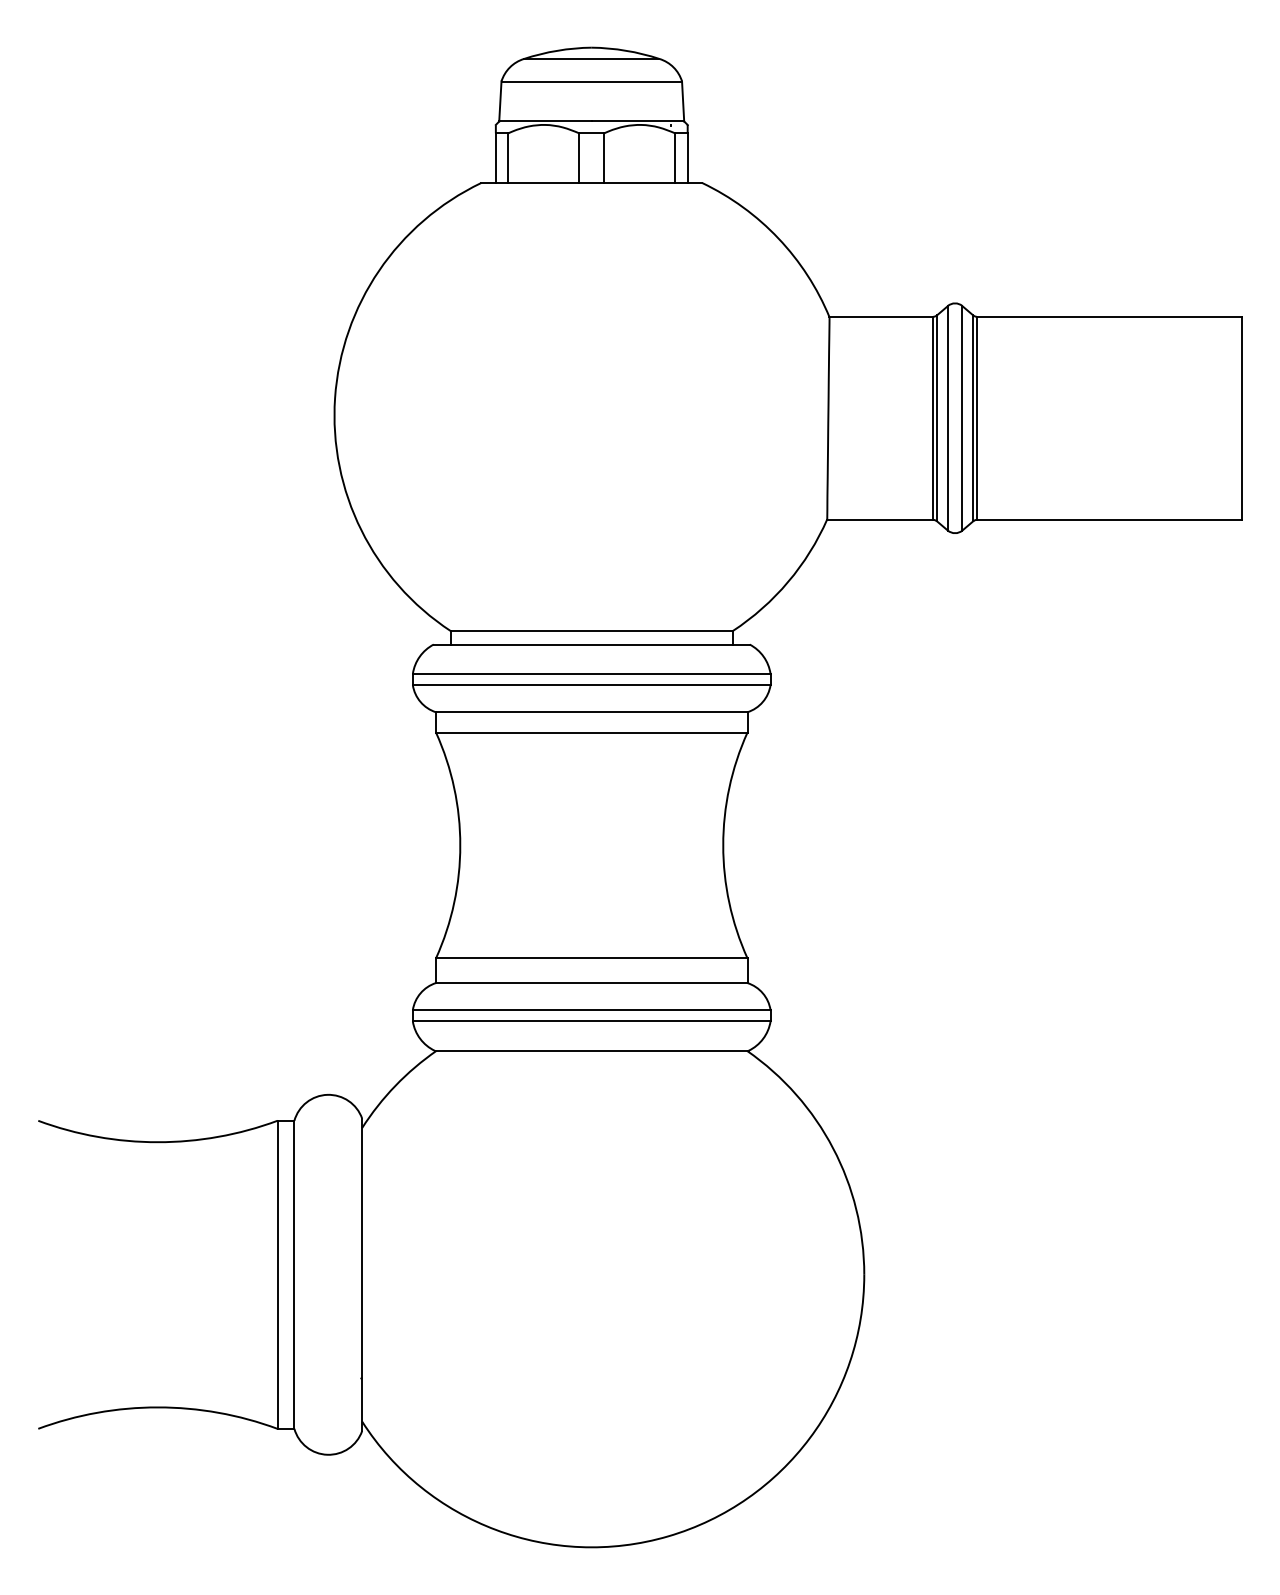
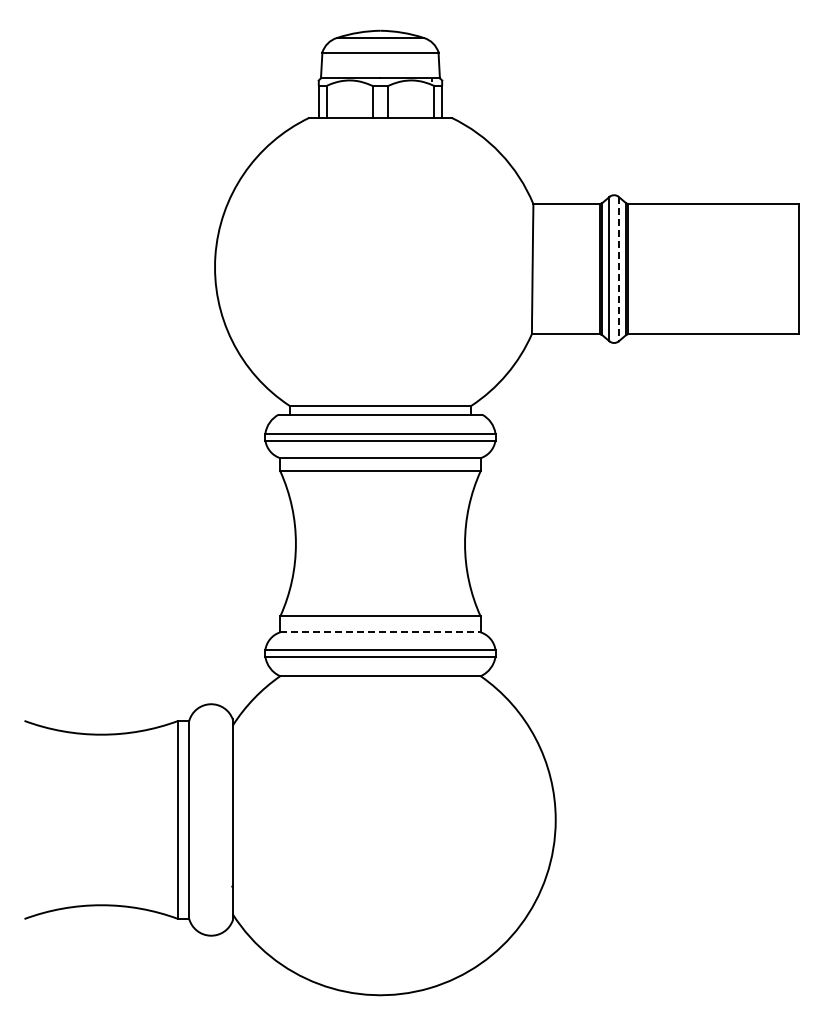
line: (961, 418) -> (618, 269), solid -> dashed
line: (591, 983) -> (380, 632), solid -> dashed

